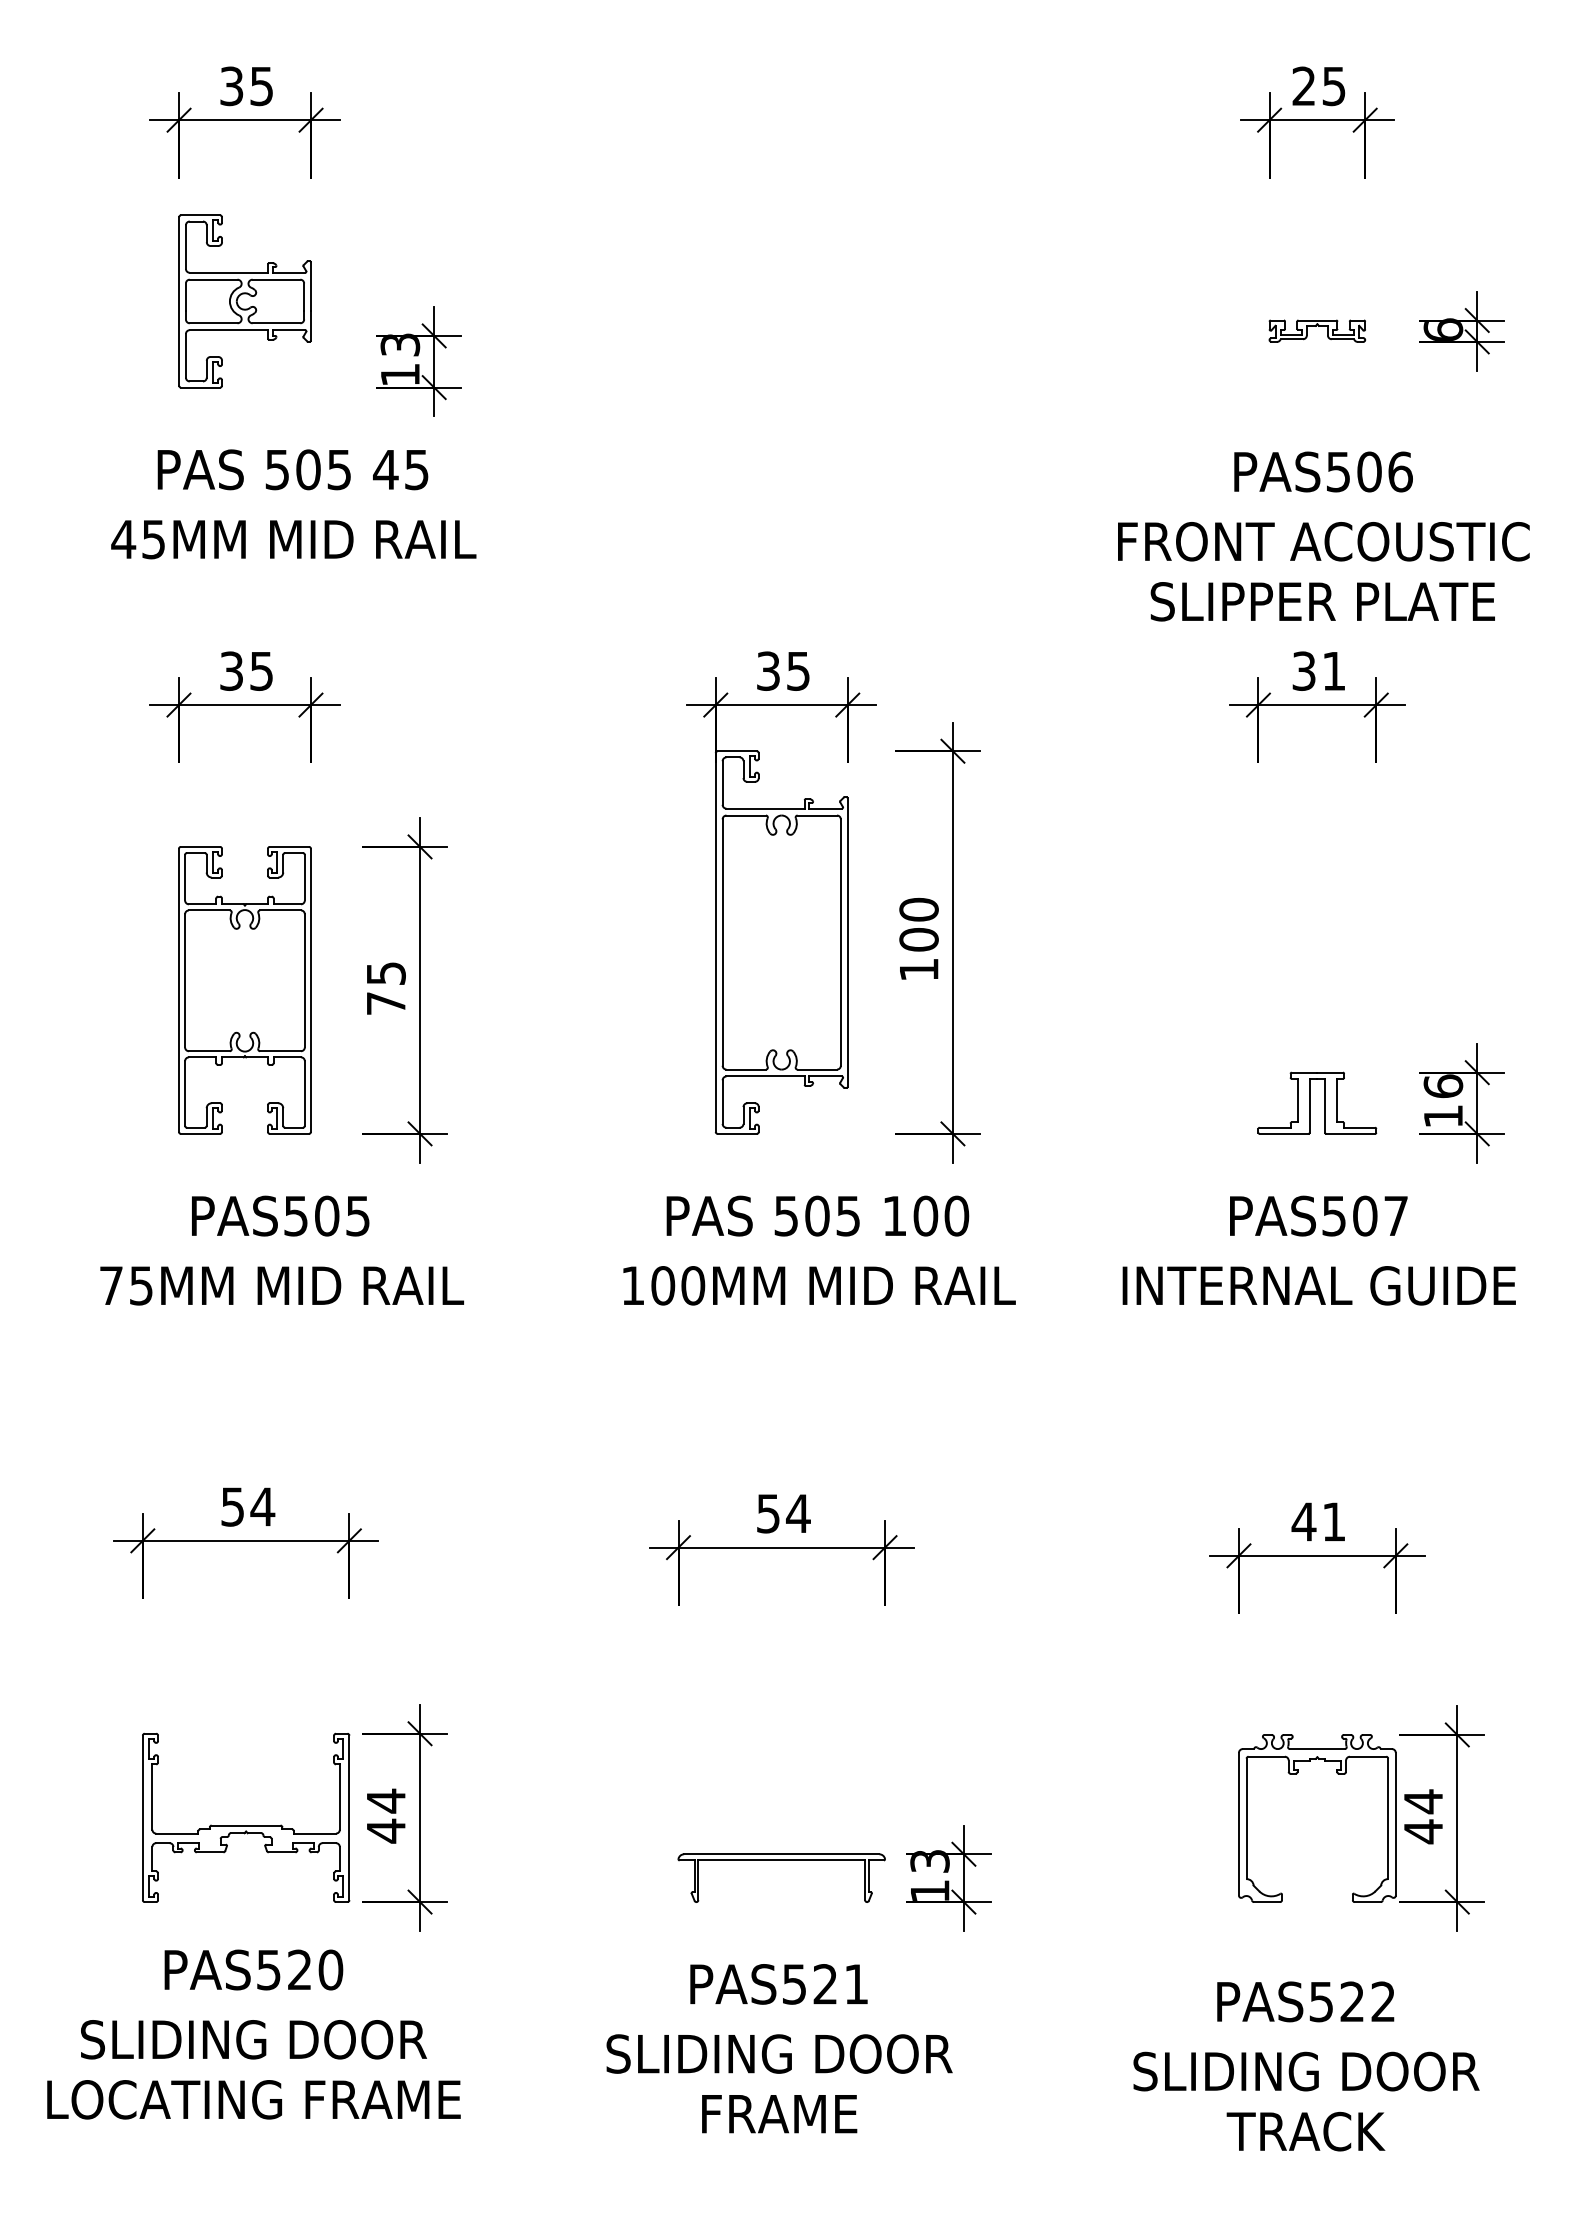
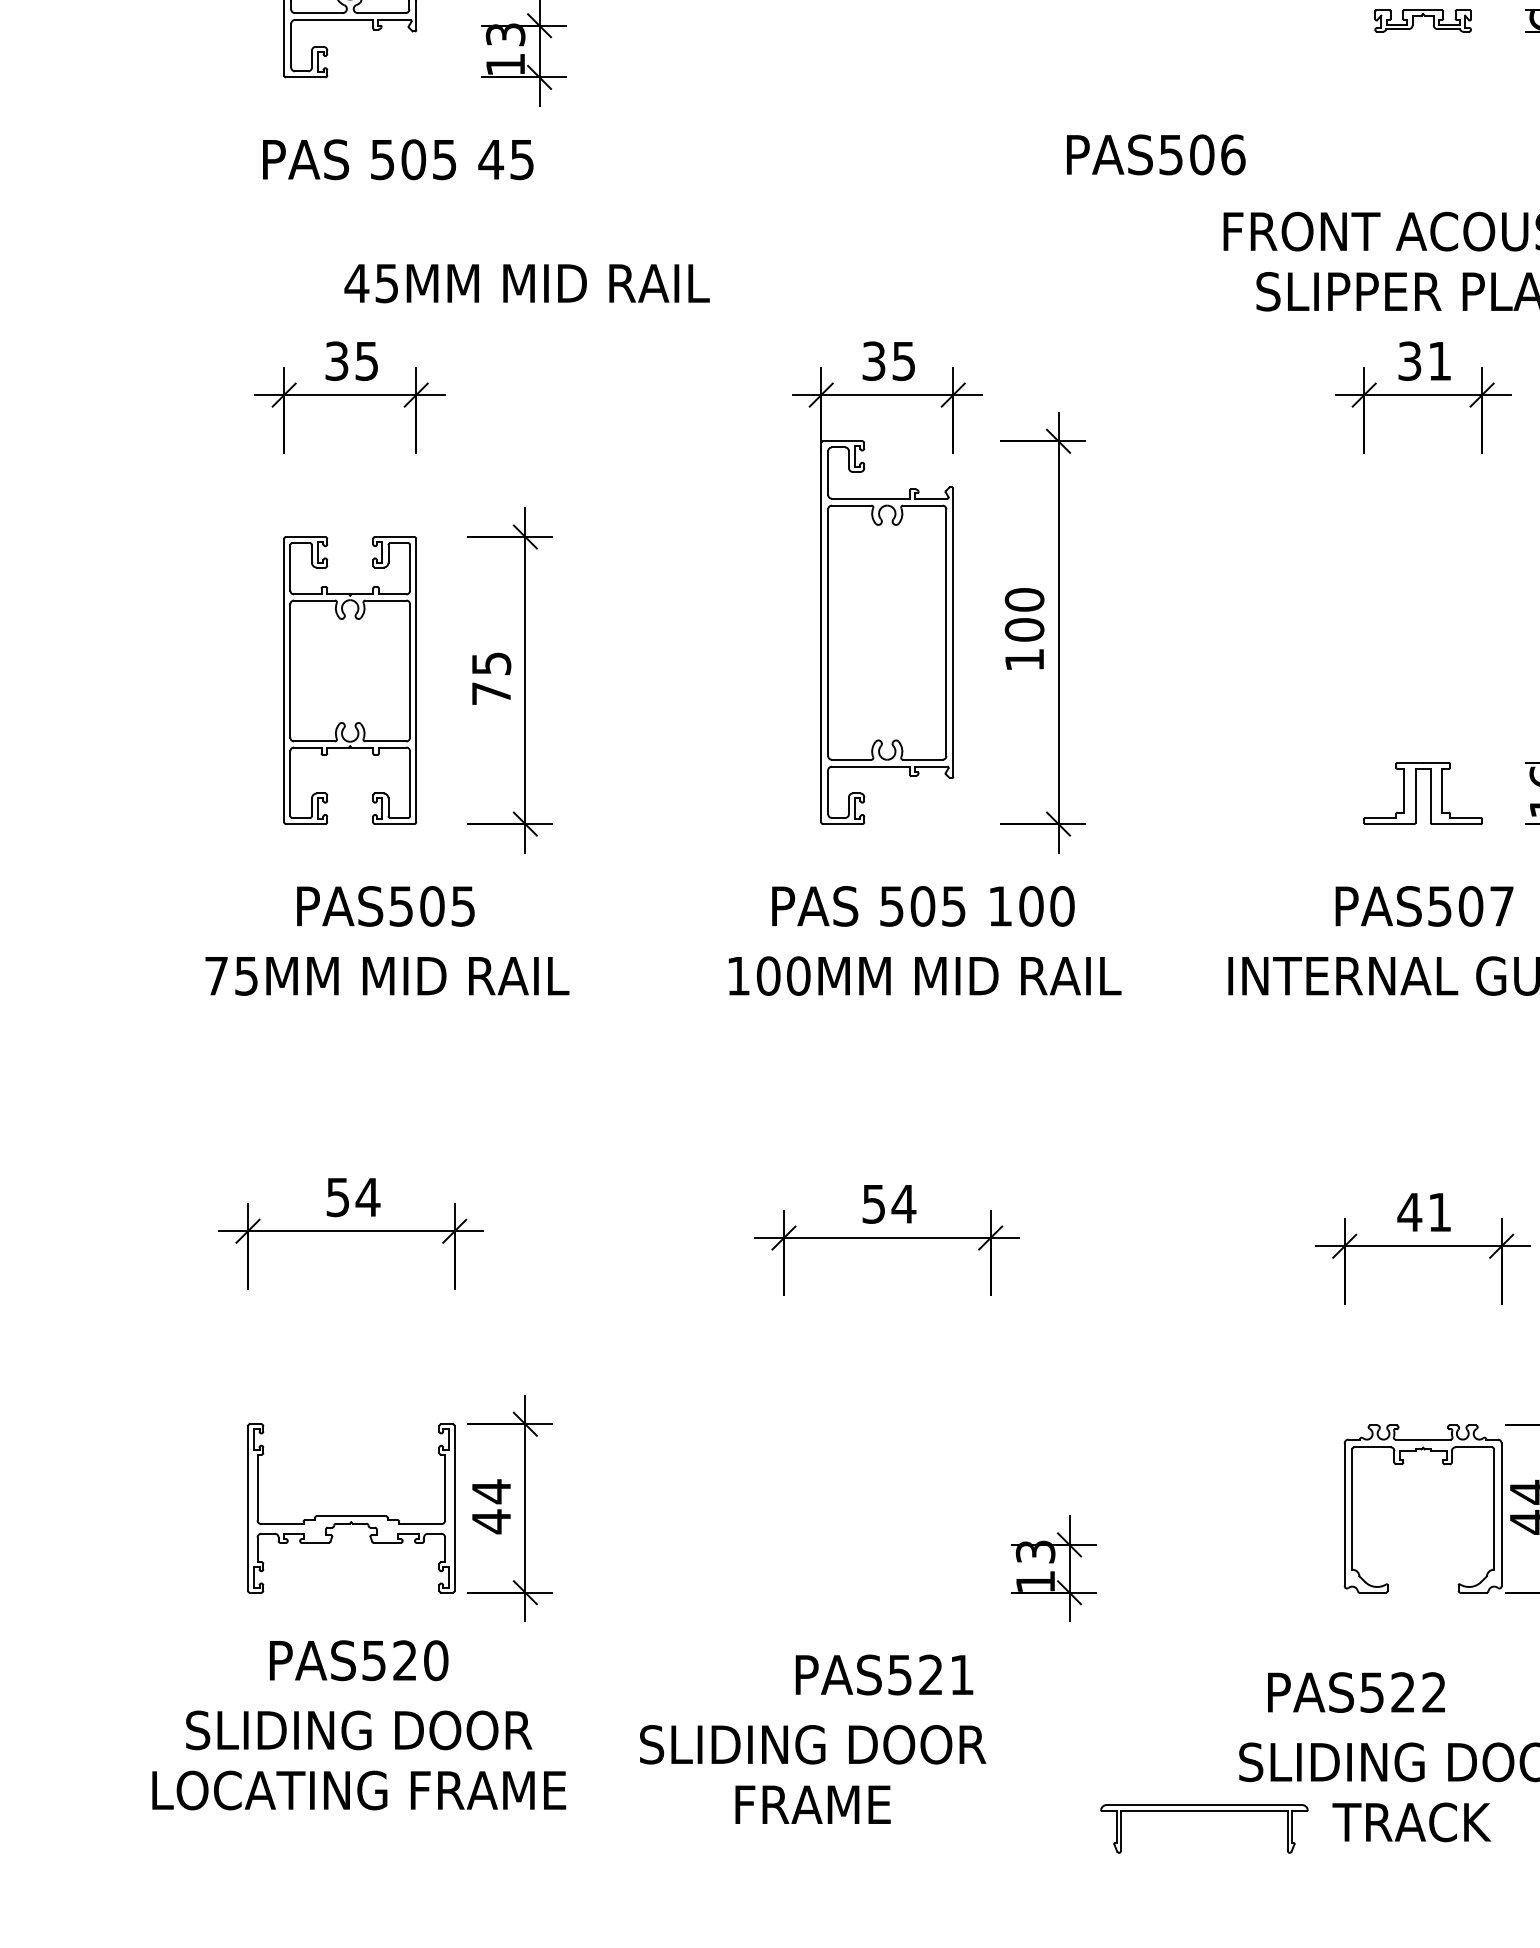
text: (1323, 471) -> (1156, 154), moved
text: (293, 539) -> (526, 283), moved
part: (781, 1860) -> (1204, 1811), moved
text: (1305, 2001) -> (1356, 1692), moved
text: (779, 2083) -> (812, 1774), moved

